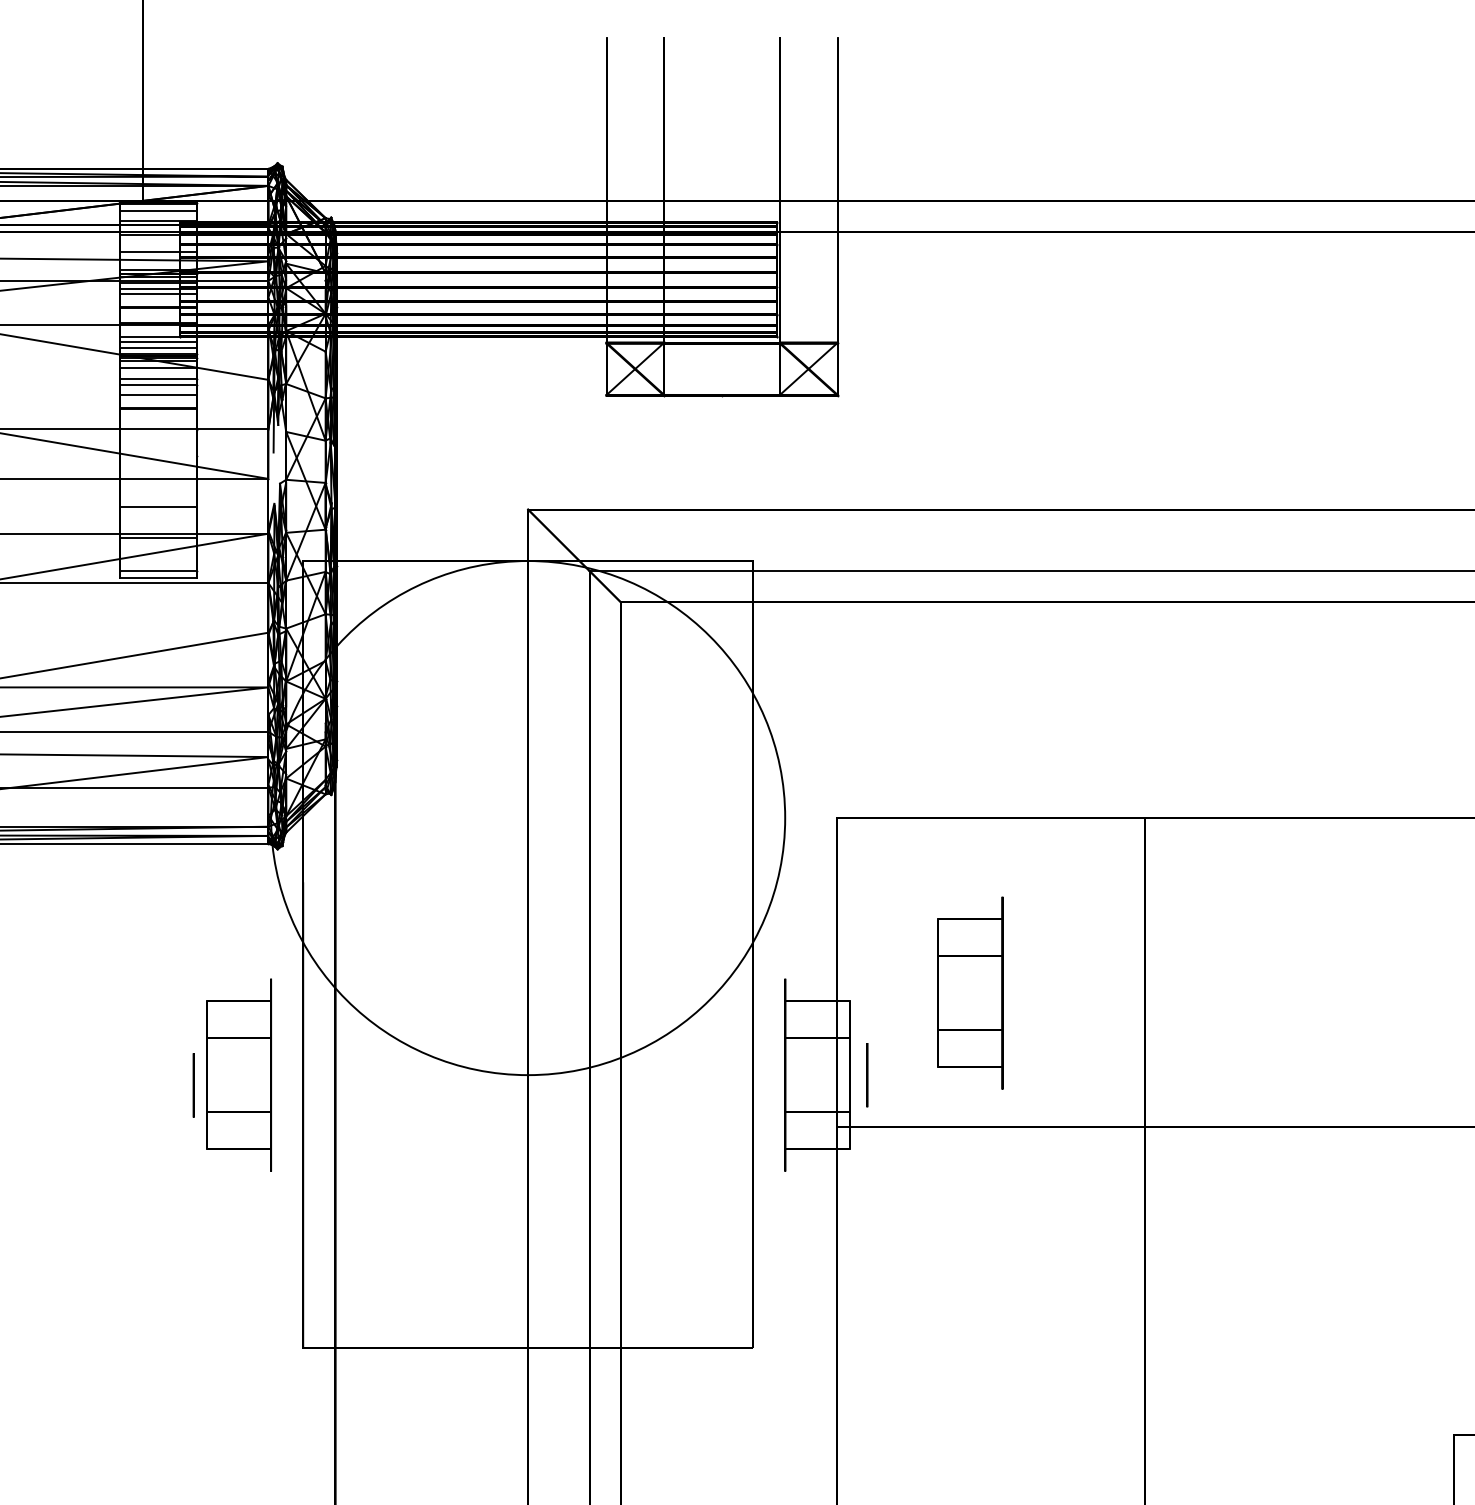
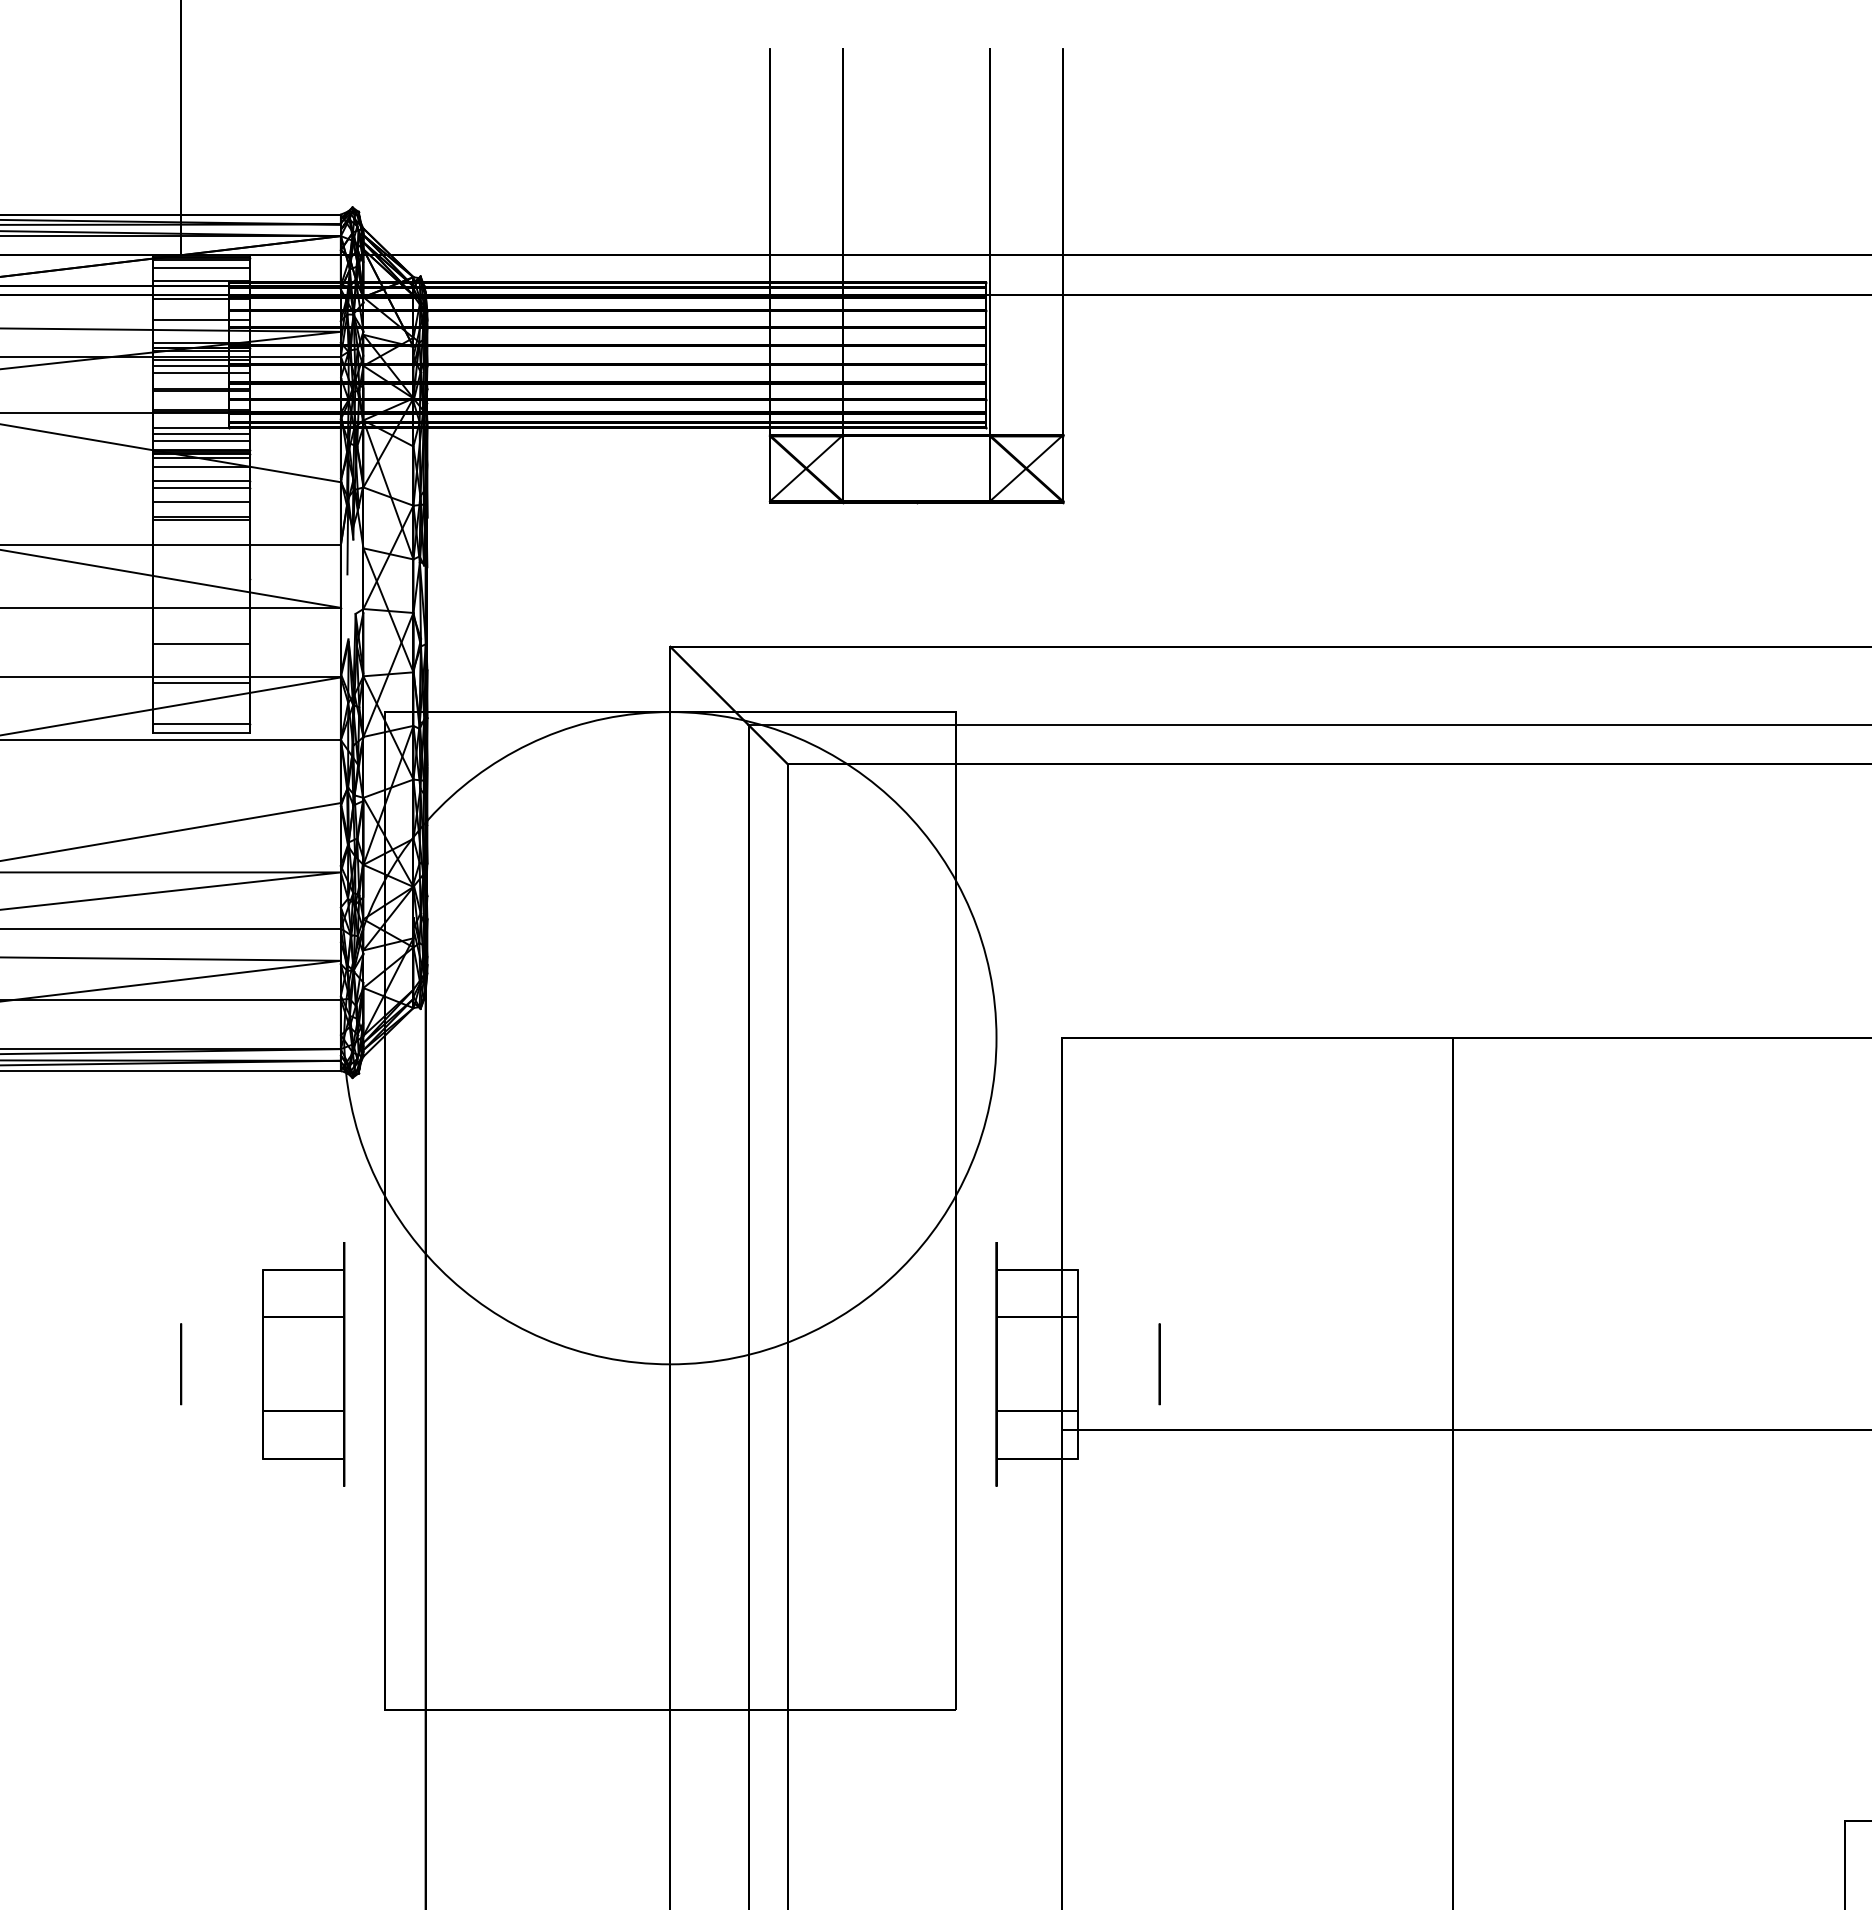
part: (970, 993) -> (1231, 1260), removed
circle: (867, 1075) -> (1159, 1364), moved
circle: (194, 1085) -> (181, 1364), moved

